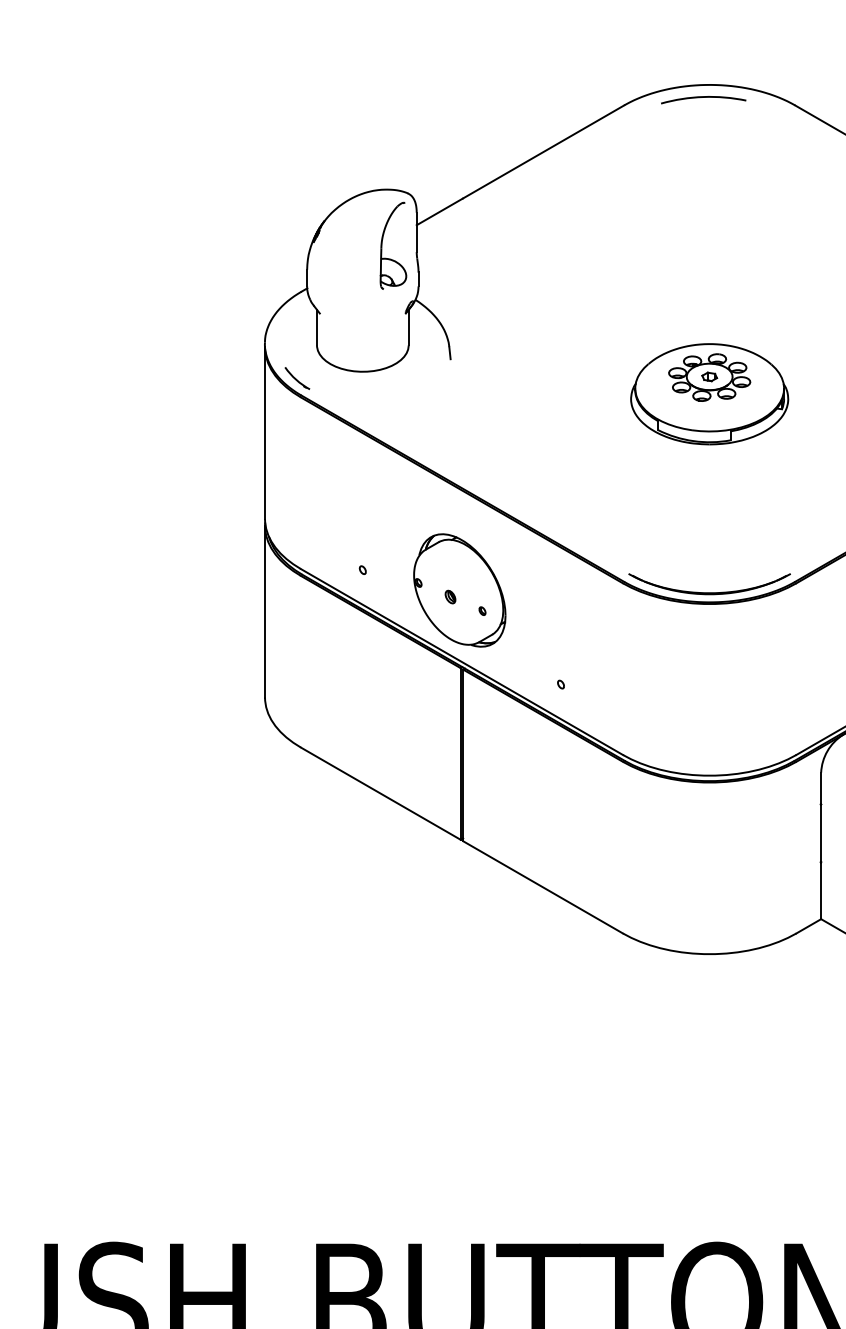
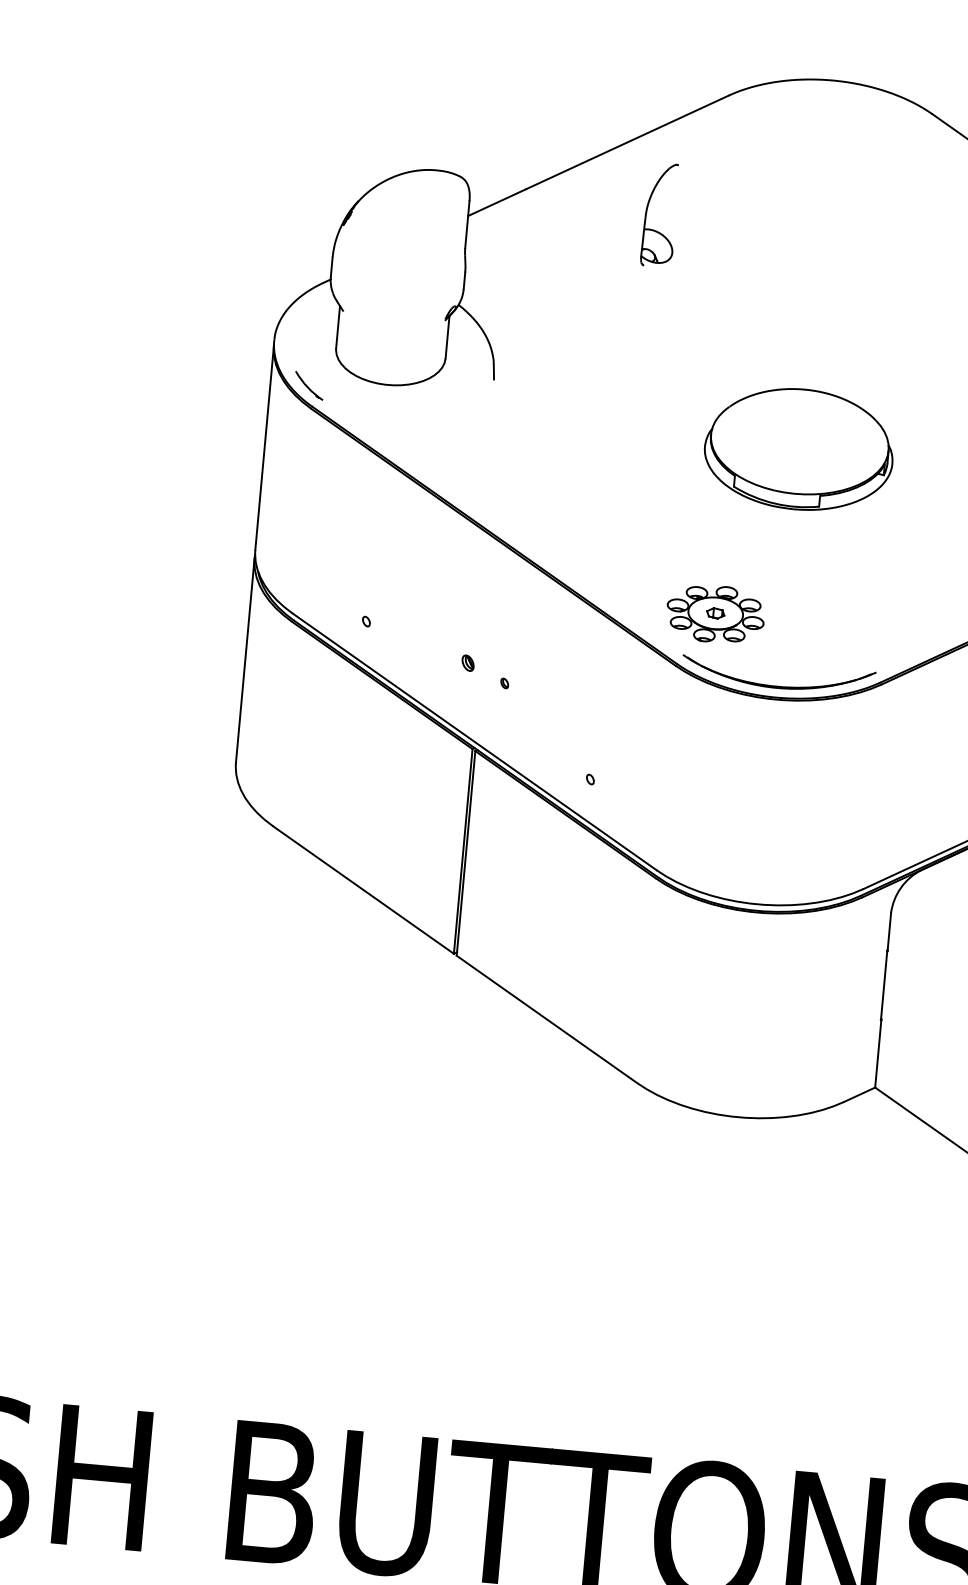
arc: (703, 97) -> (824, 94), removed
part: (382, 245) -> (647, 213), moved
part: (709, 377) -> (715, 614), moved
part: (459, 590) -> (479, 656), removed

